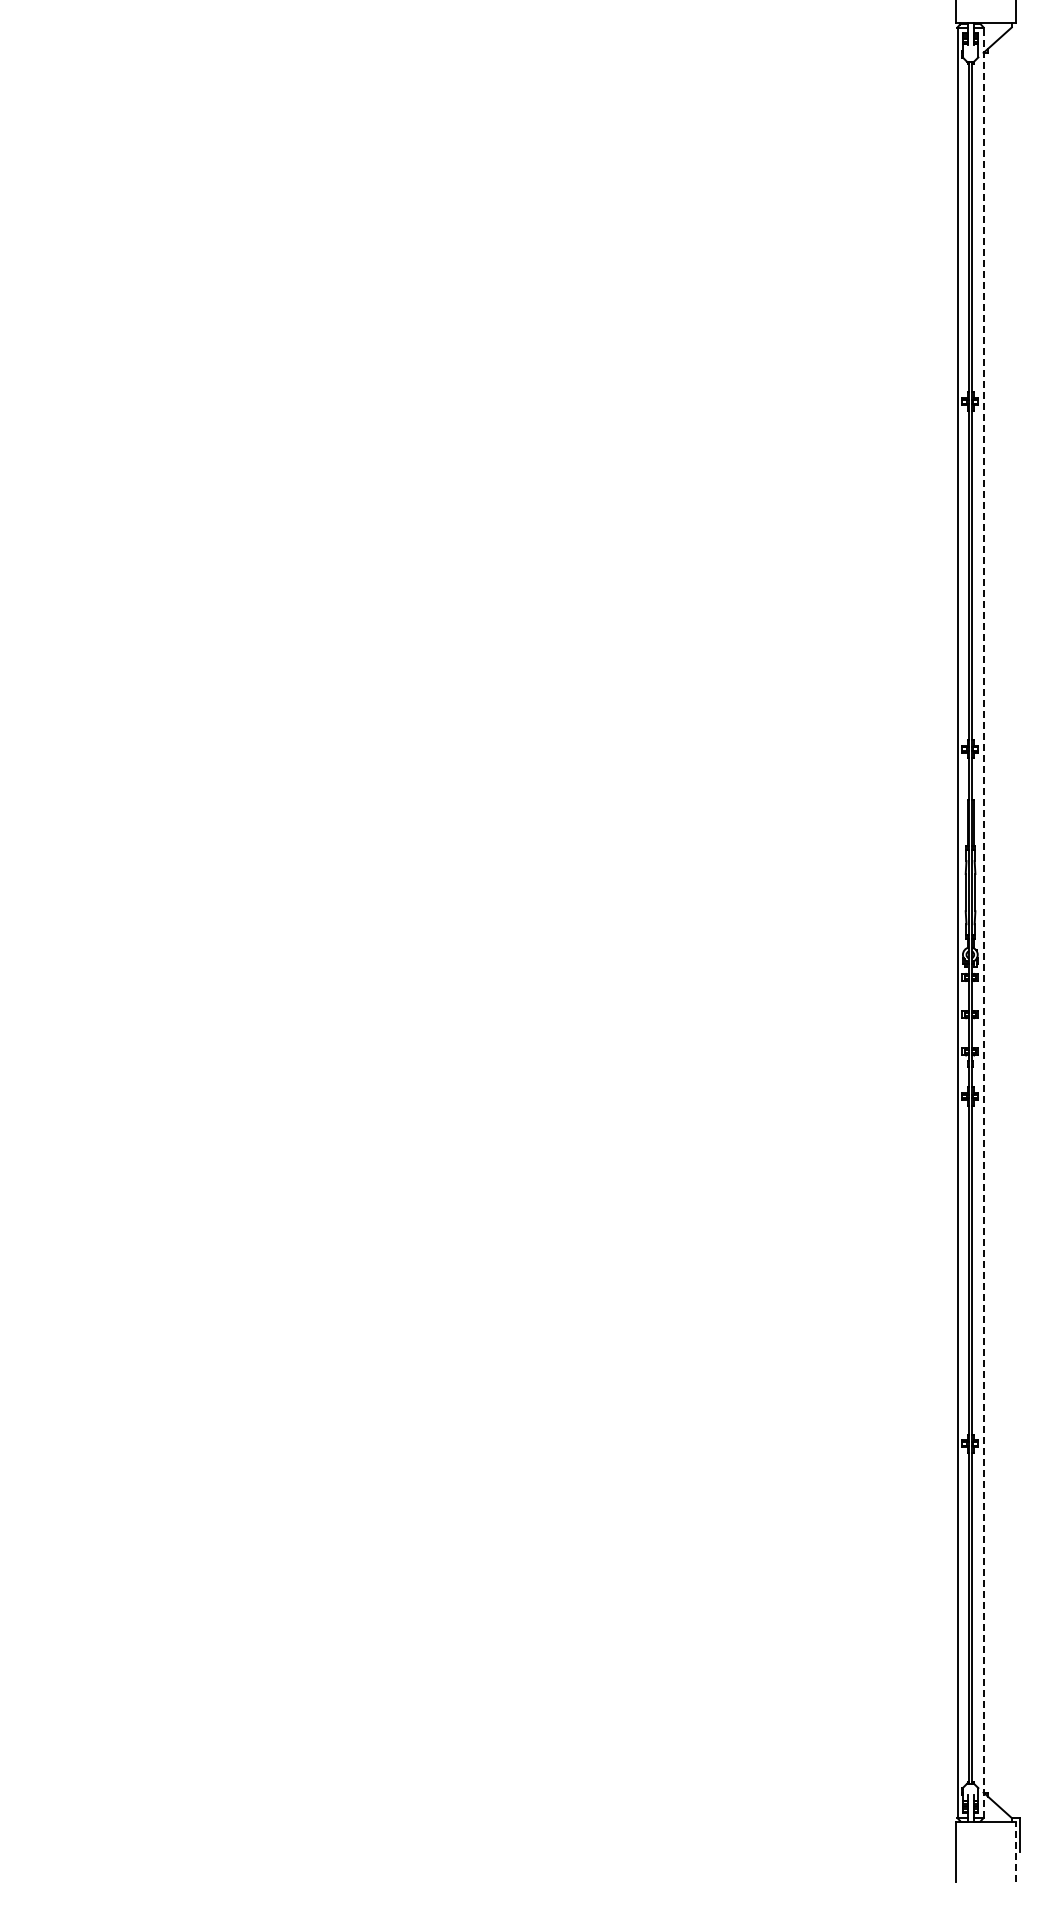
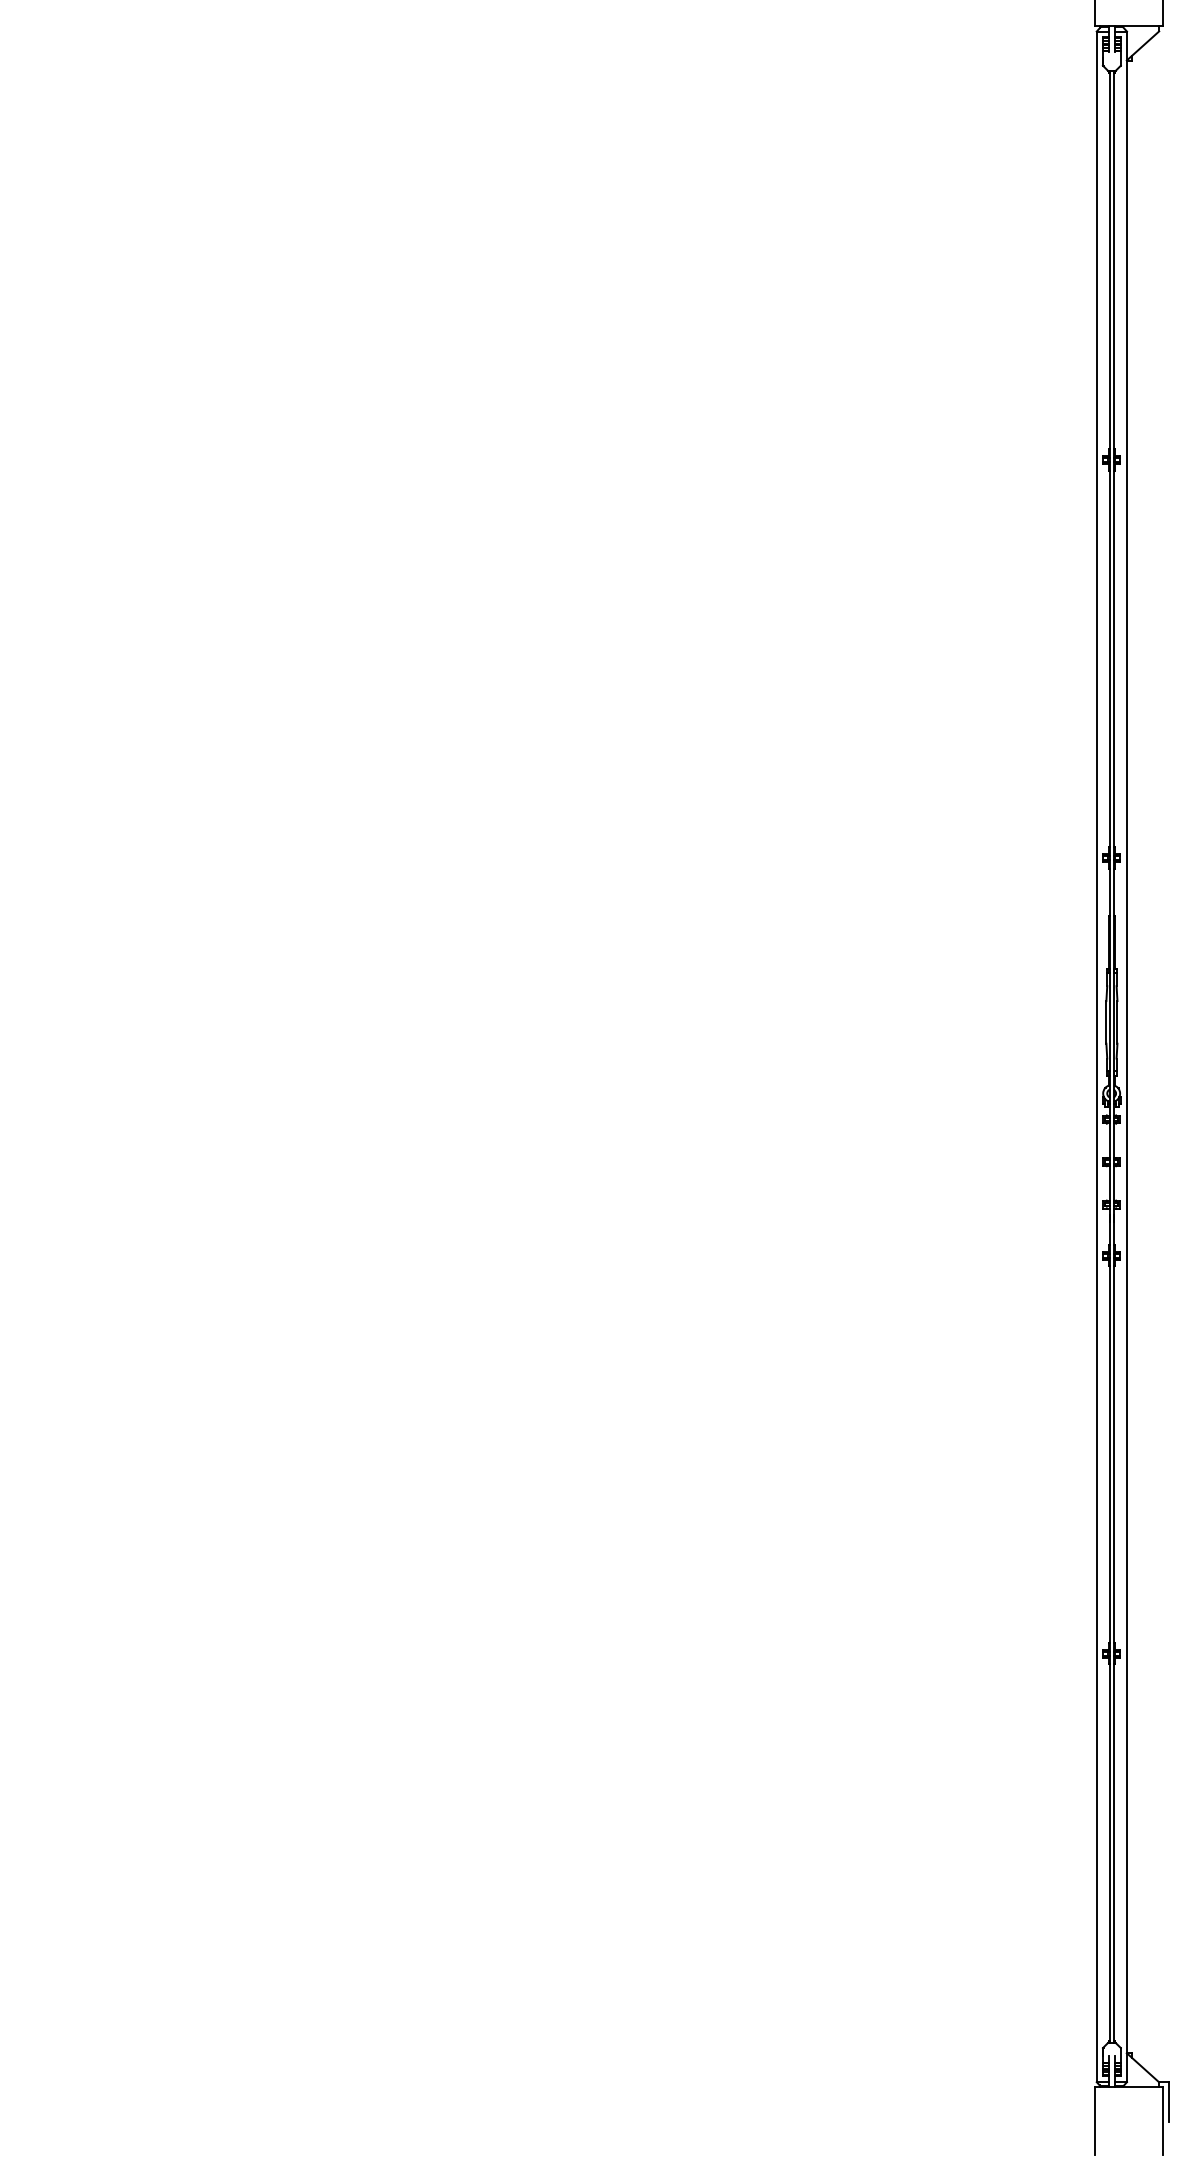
line: (983, 922) -> (1126, 1056), dashed -> solid
line: (1015, 1852) -> (1163, 2121), dashed -> solid

